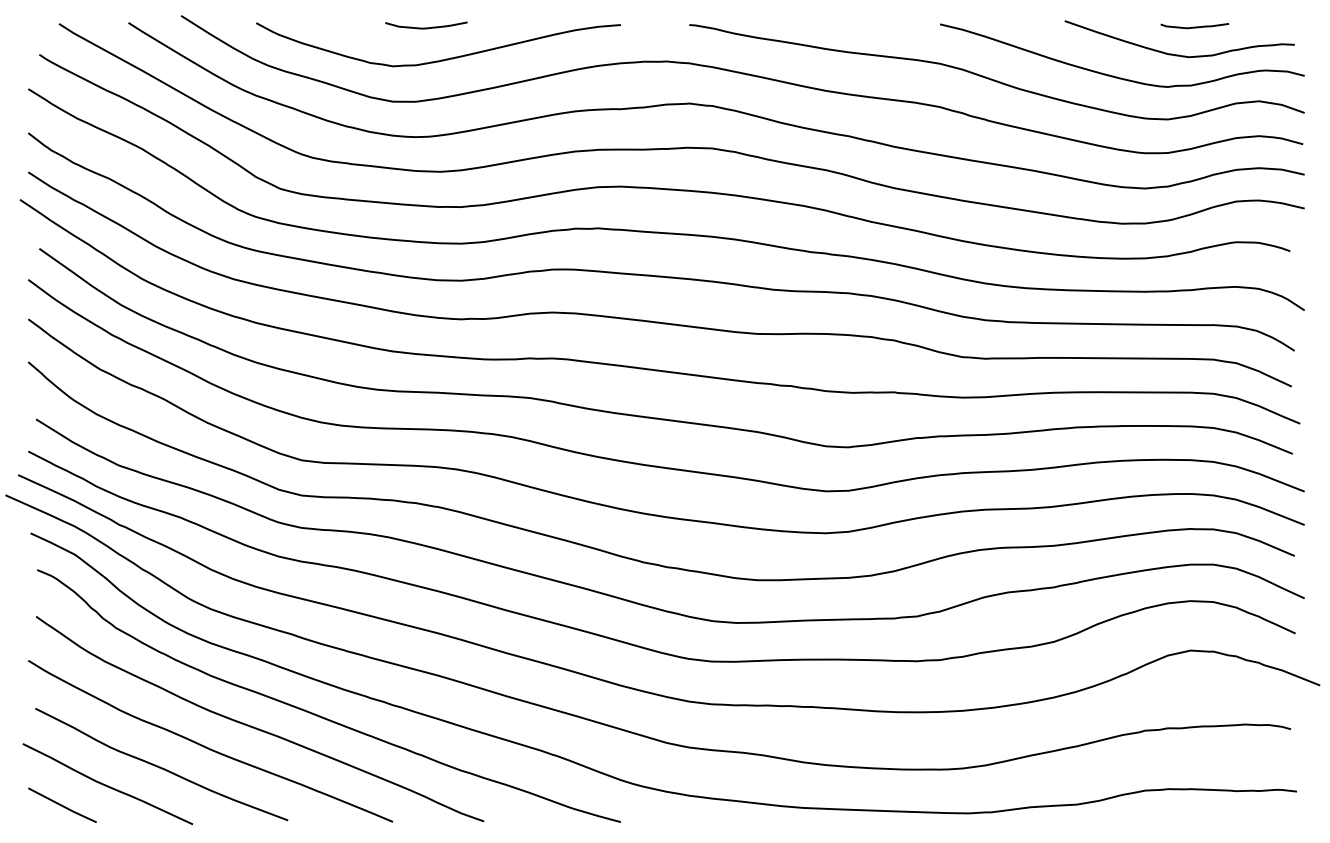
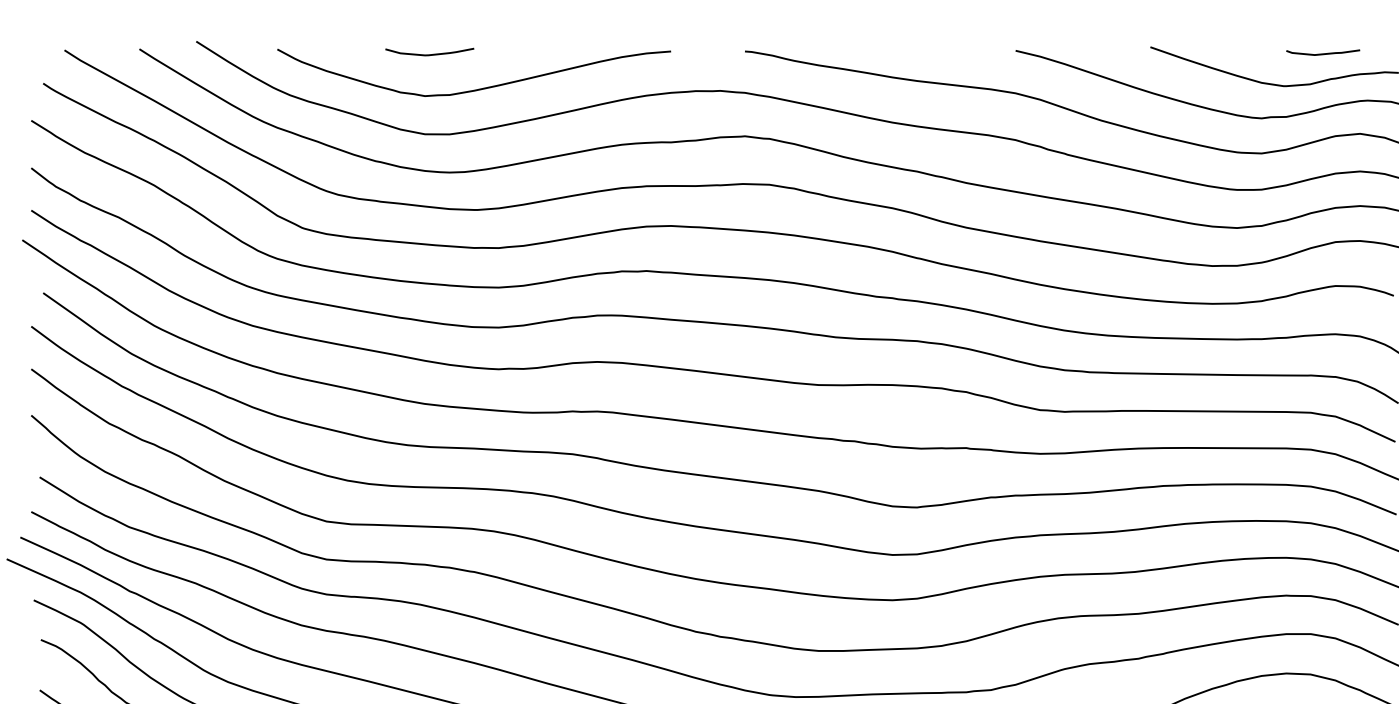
curve: (1194, 26) -> (1322, 53), moved
curve: (426, 27) -> (429, 54), moved

